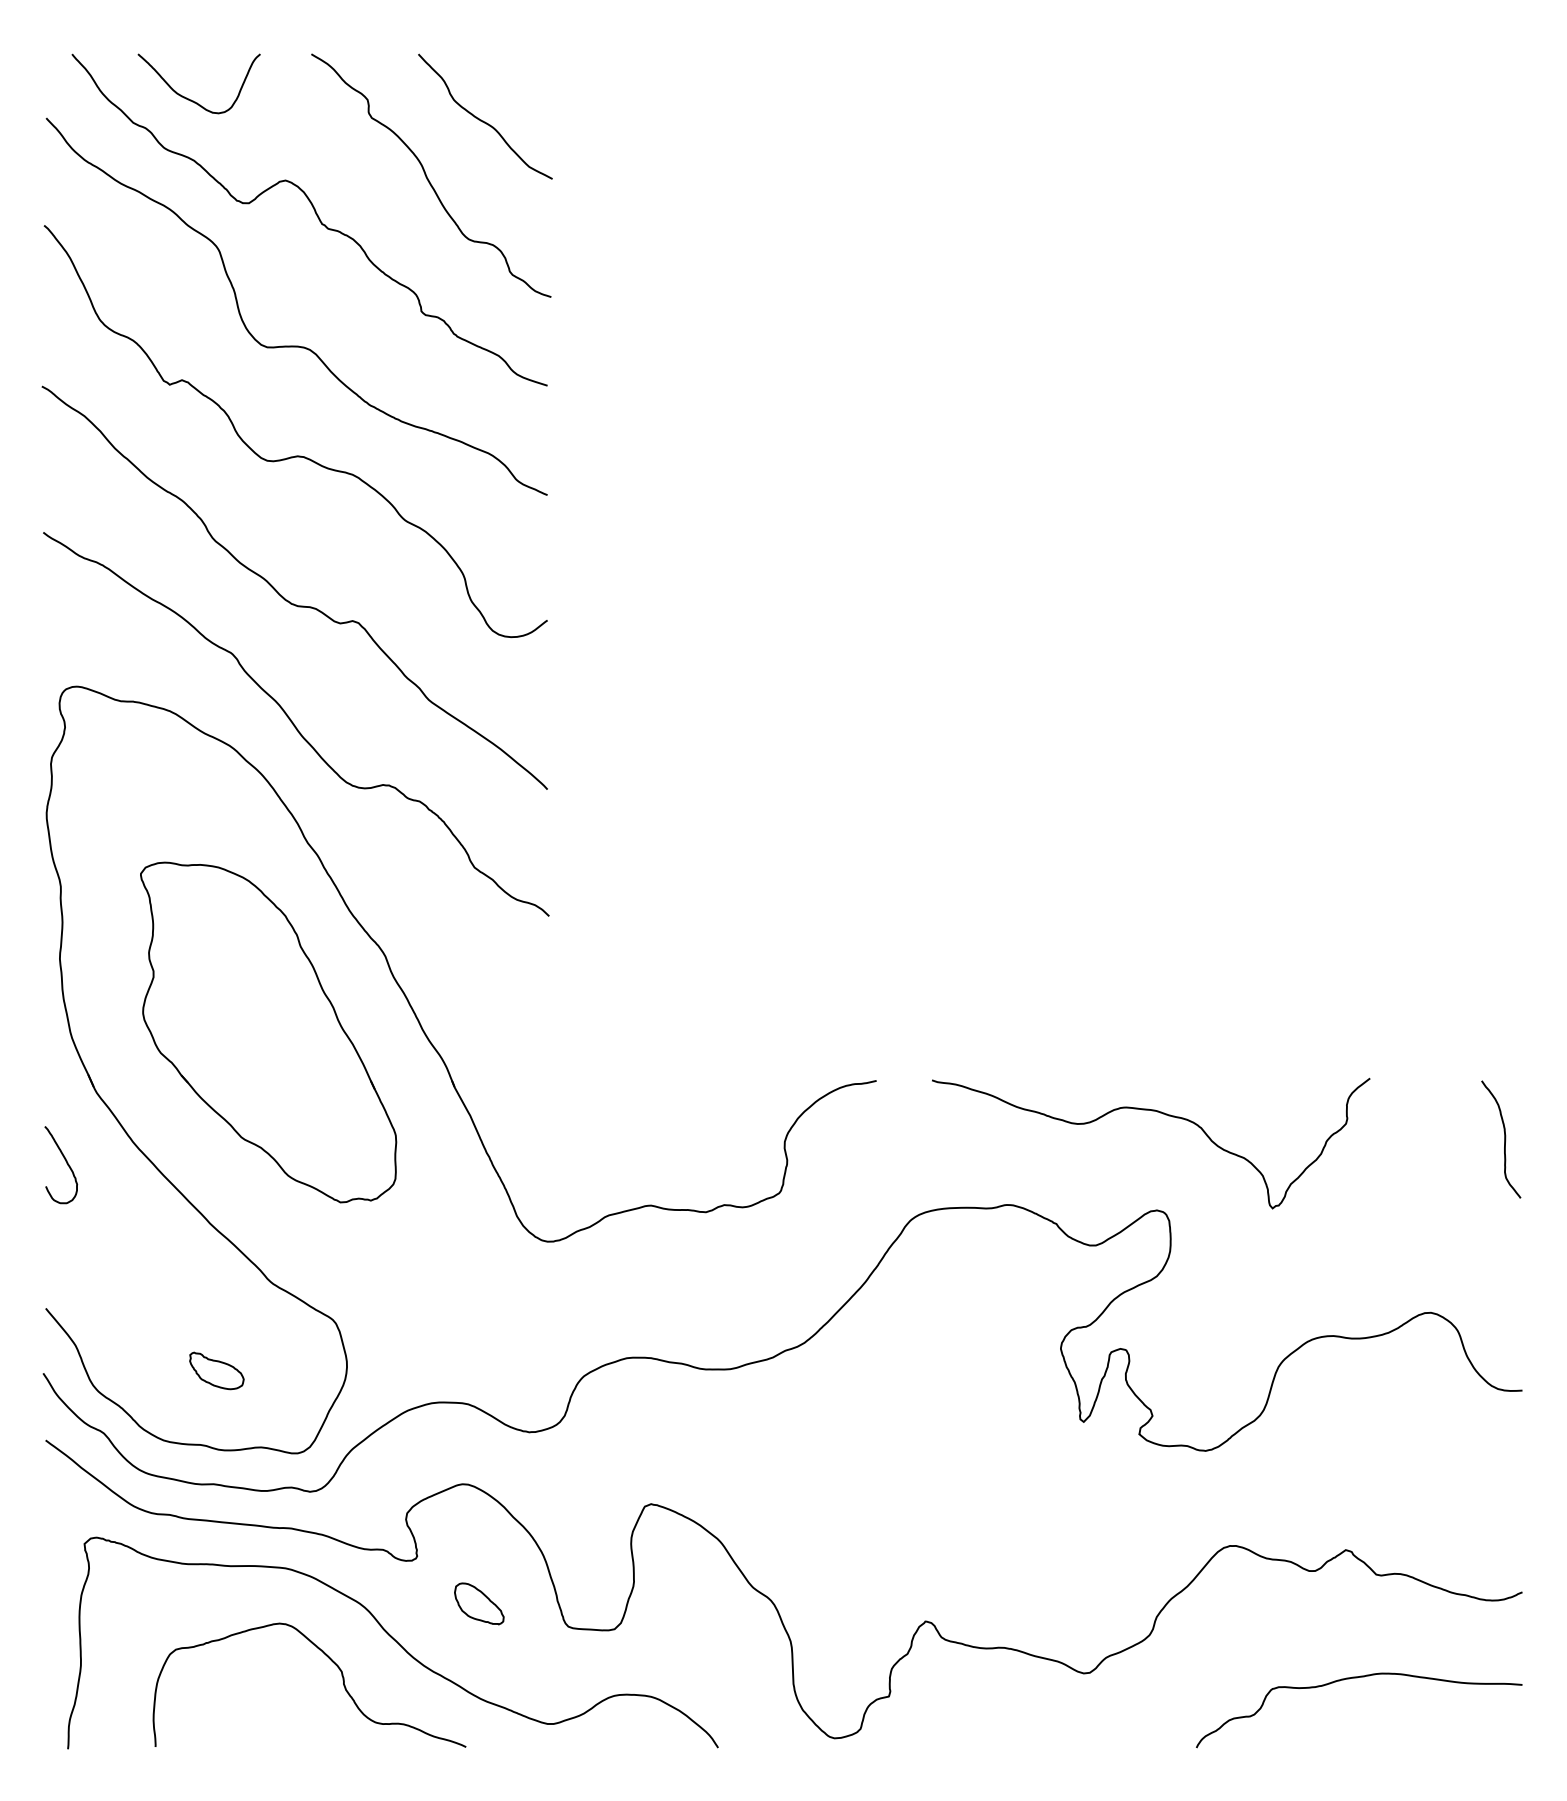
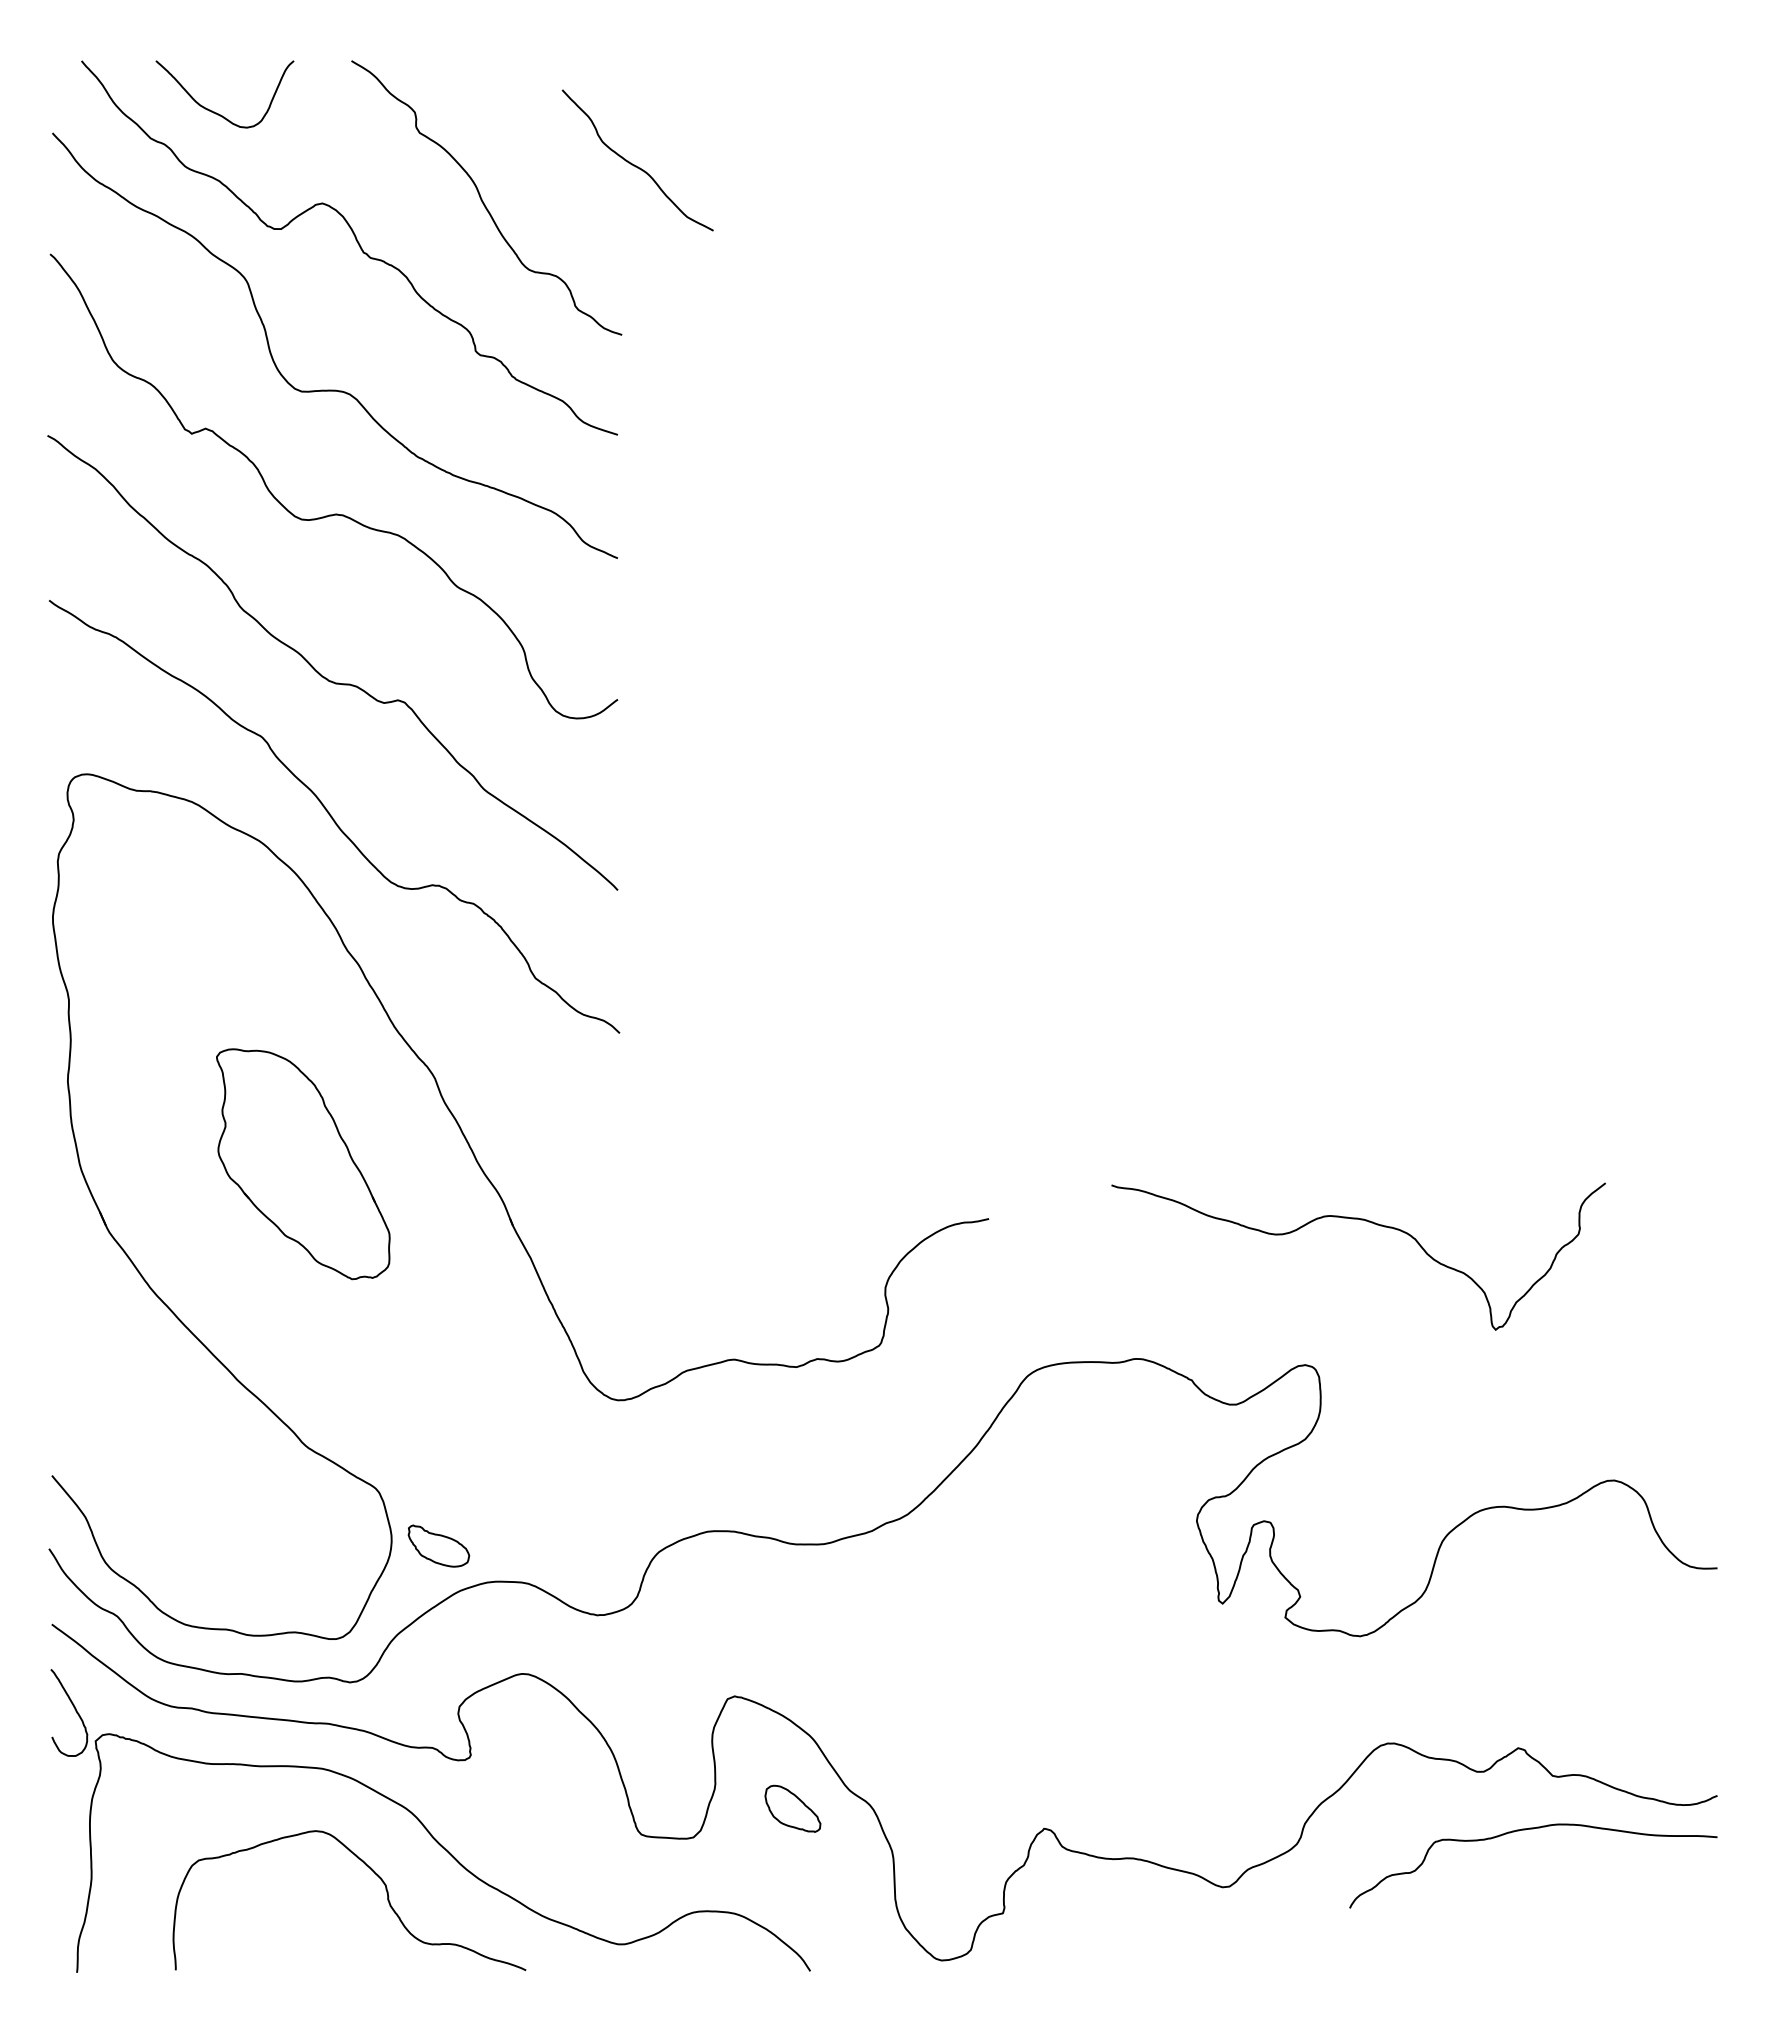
curve: (482, 120) -> (634, 164), moved
part: (268, 1031) -> (303, 1163), size x0.6
curve: (1159, 1113) -> (1368, 1222), moved
curve: (1504, 1138) -> (1697, 1284), removed
curve: (65, 1162) -> (74, 1709), moved
part: (216, 1370) -> (438, 1545), moved
part: (478, 1603) -> (792, 1808), moved
curve: (1352, 1678) -> (1525, 1830), moved

